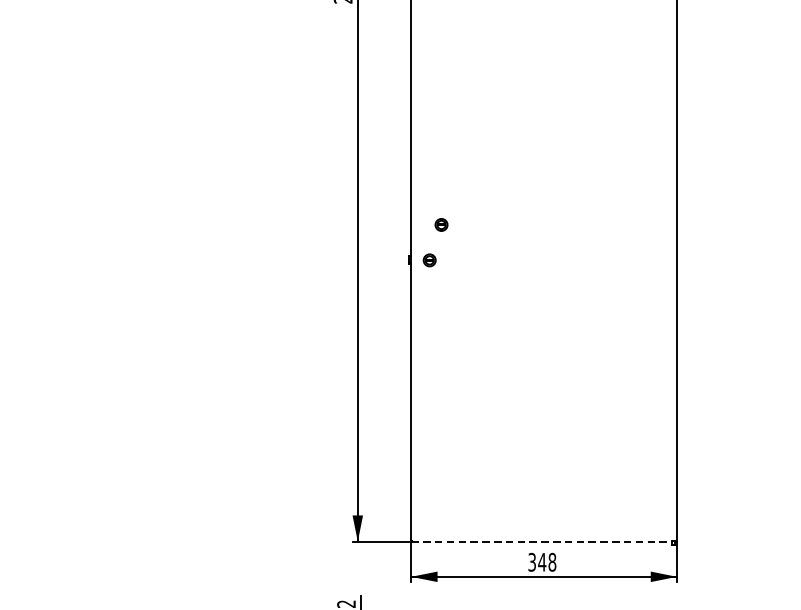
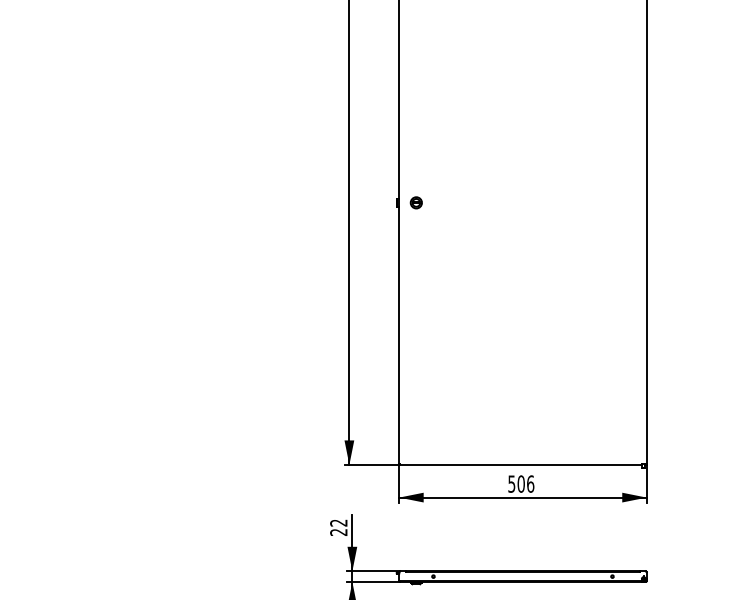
part: (440, 224) -> (426, 169), removed
line: (542, 541) -> (521, 464), dashed -> solid
text: (542, 561) -> (521, 483), 348 -> 506

